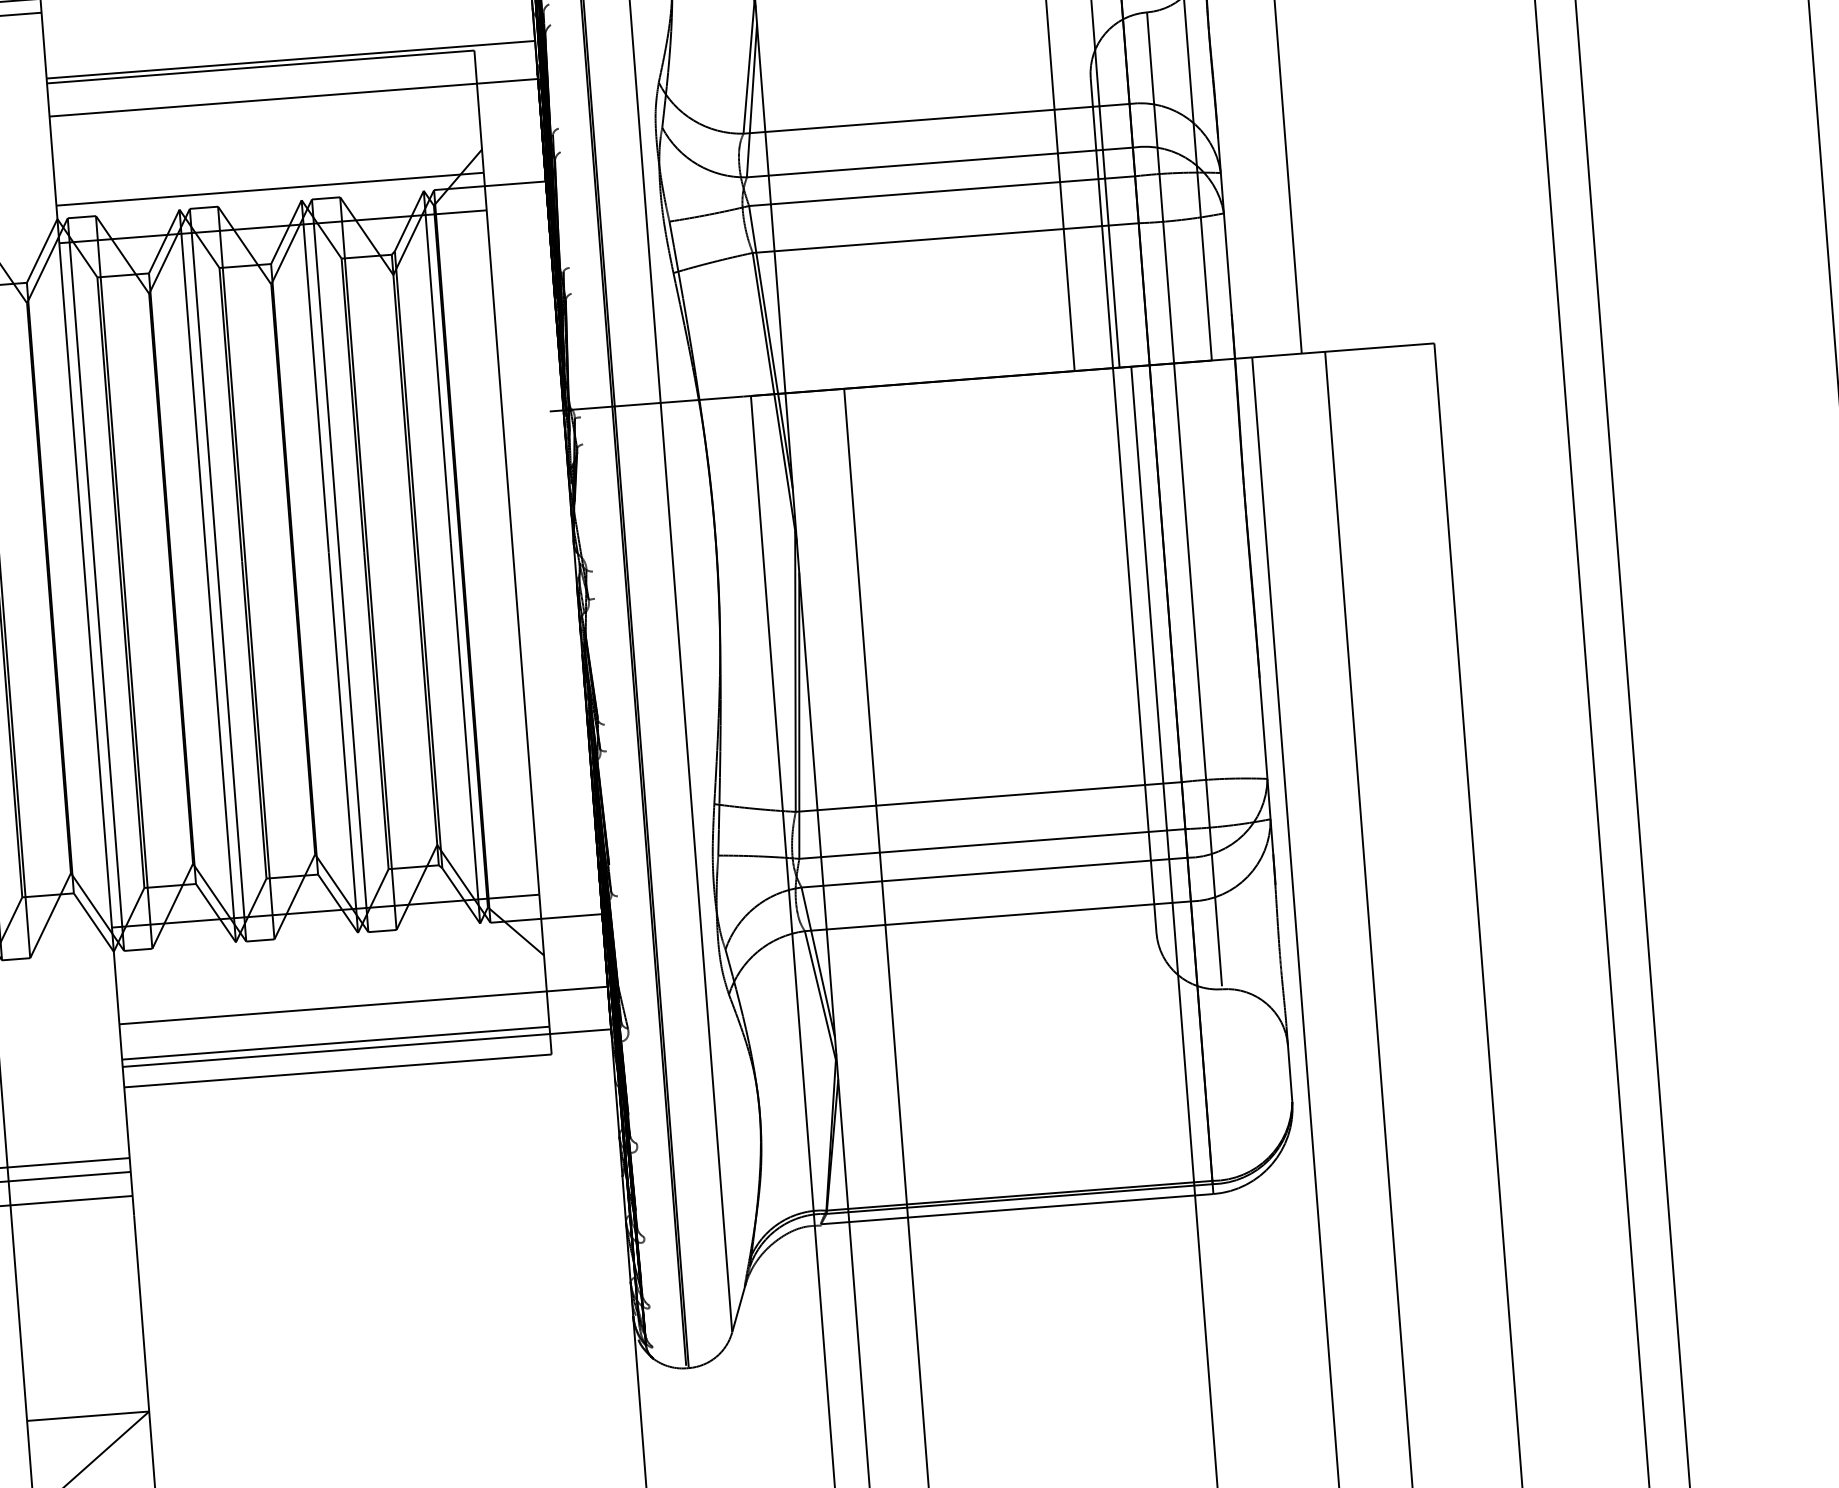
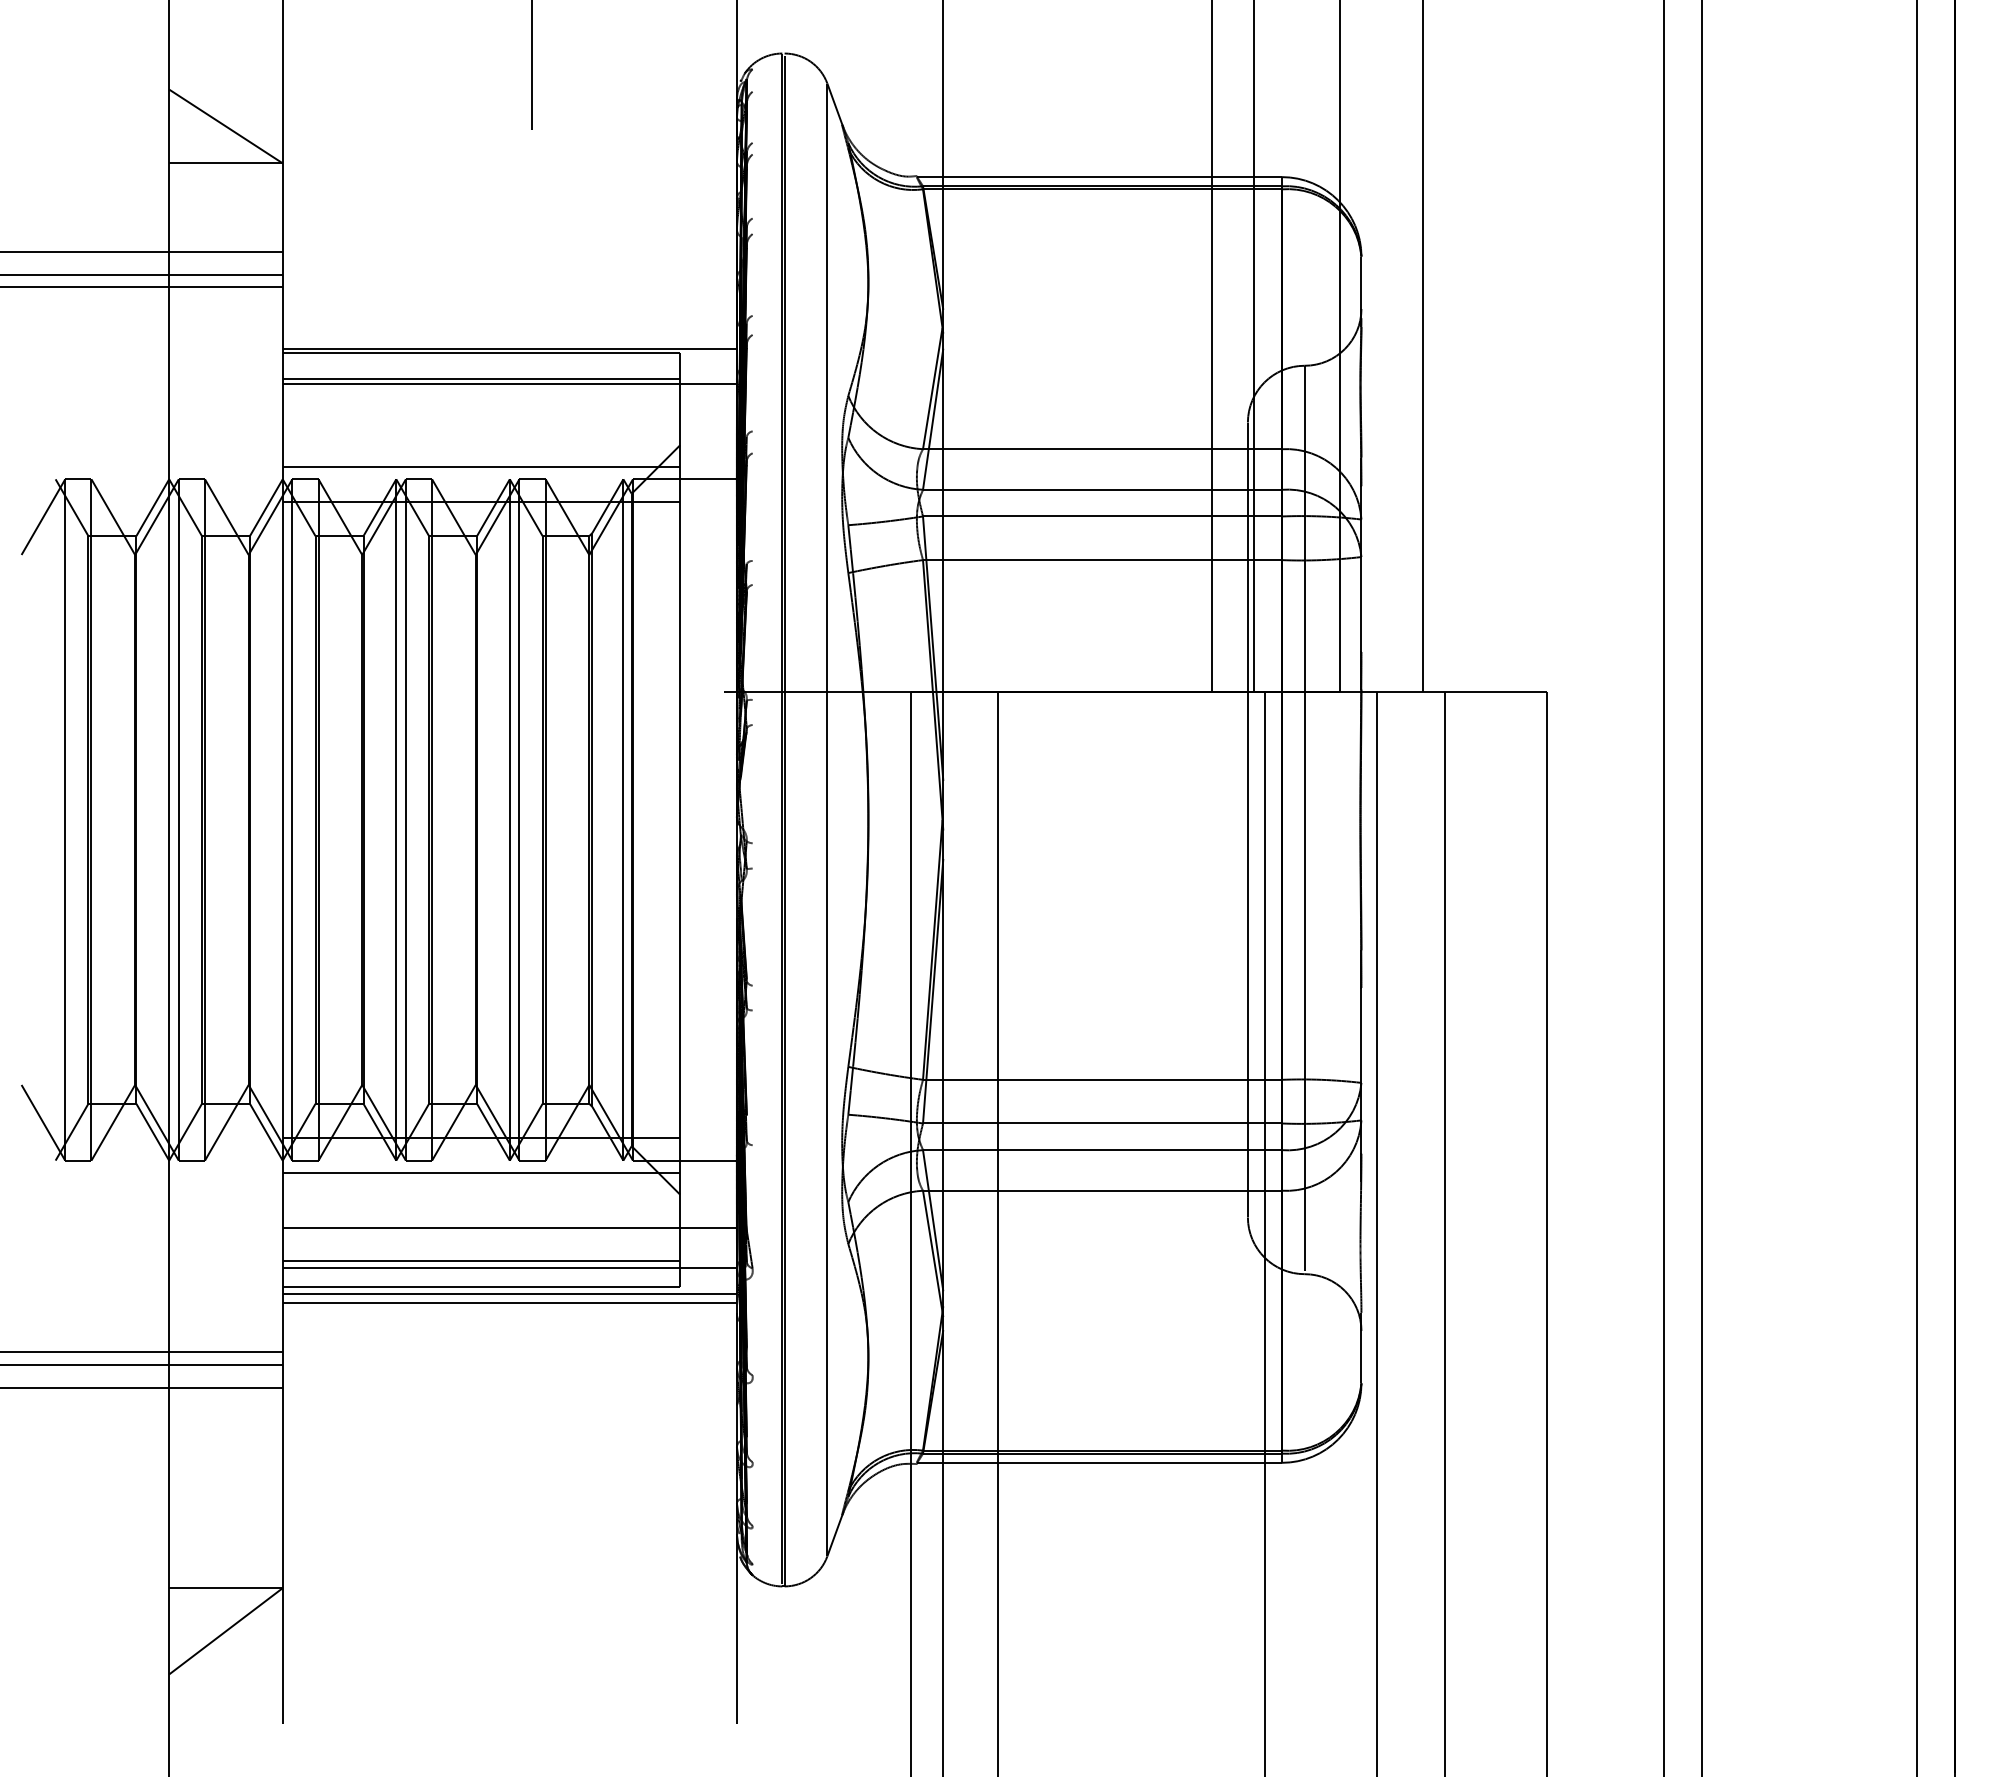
line: (262, 95) -> (481, 379), added
line: (328, 949) -> (481, 1173), added
line: (368, 1076) -> (509, 1294), added
line: (369, 1086) -> (509, 1303), added

